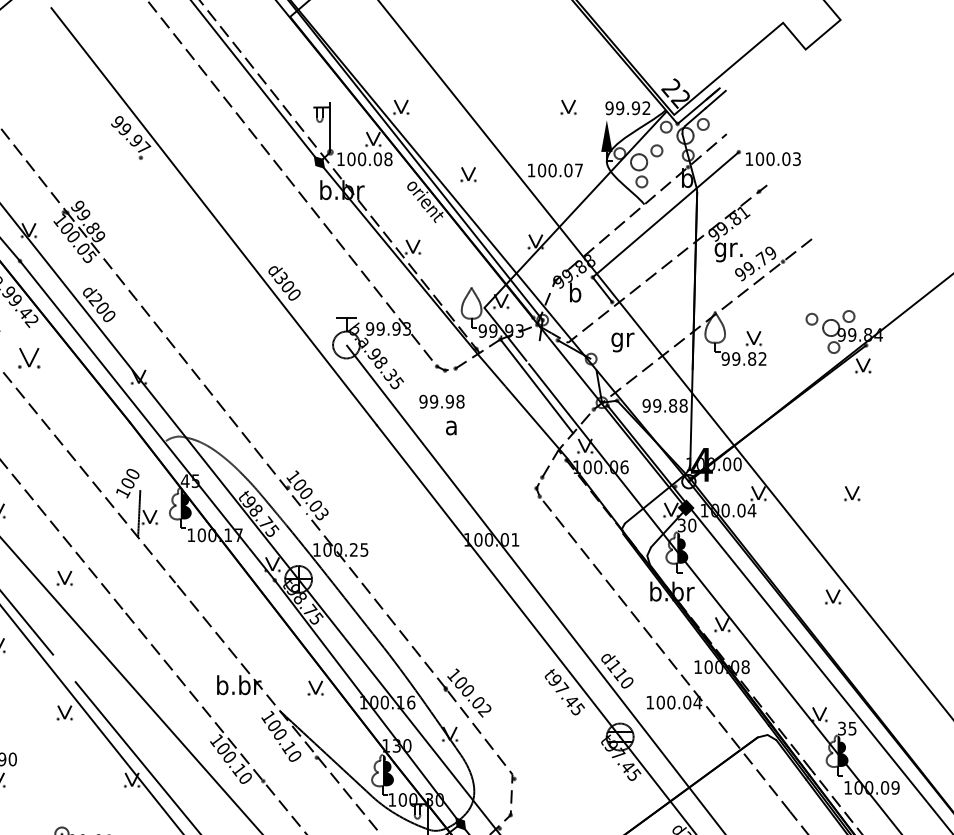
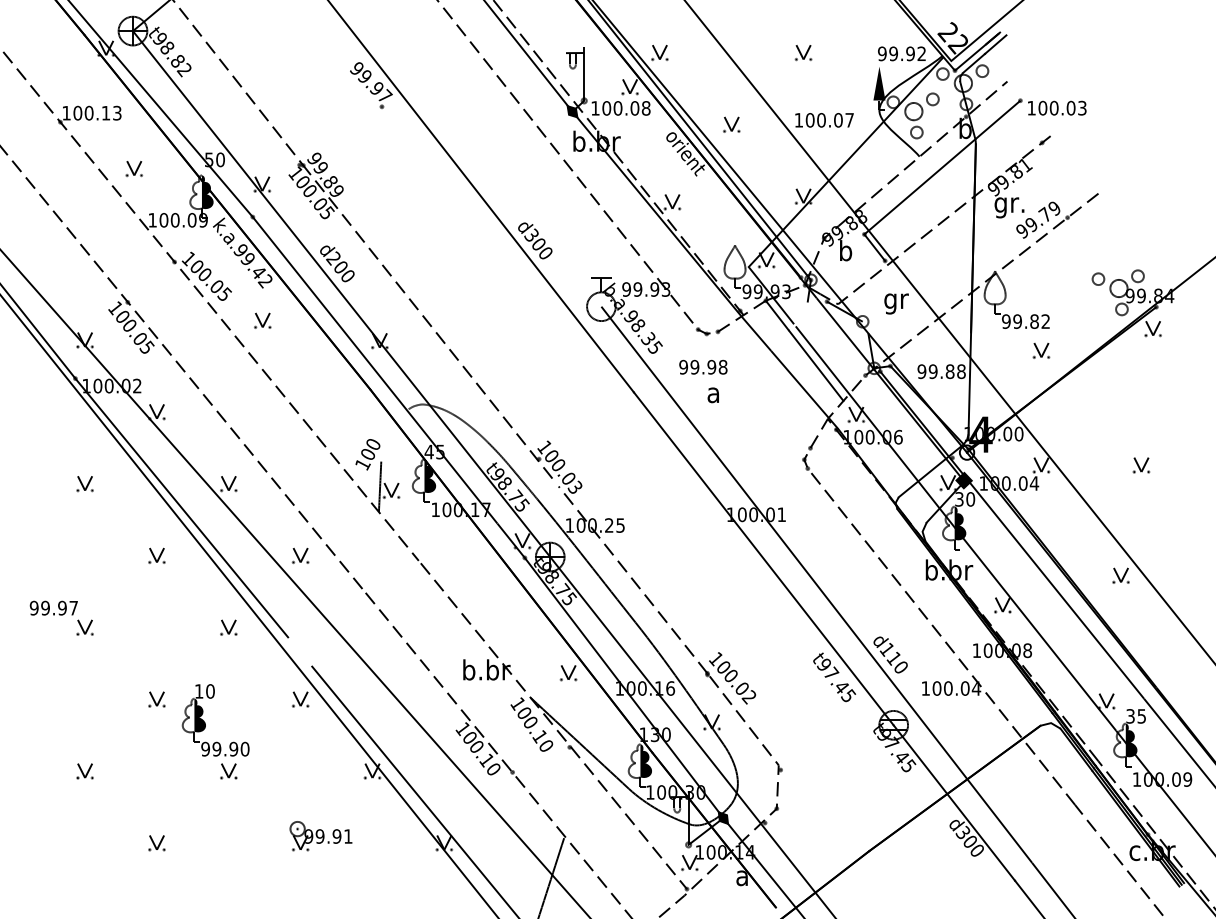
part: (568, 107) -> (803, 53), moved
part: (753, 338) -> (1041, 350), moved
part: (29, 357) -> (262, 320), size x0.71

